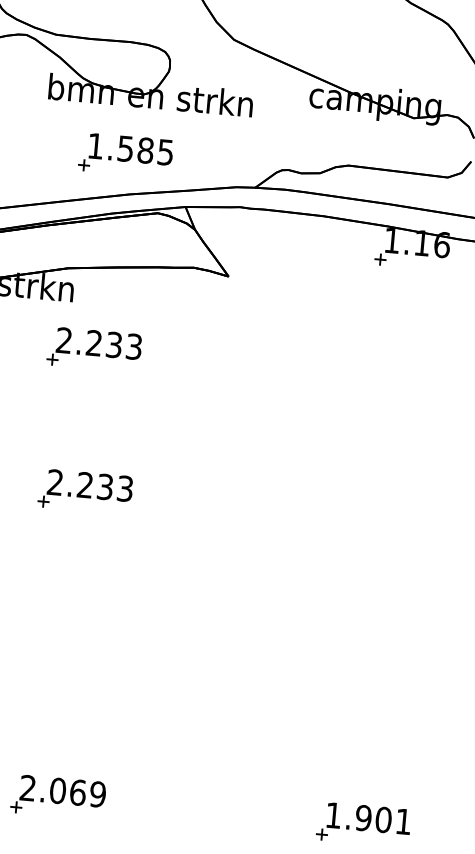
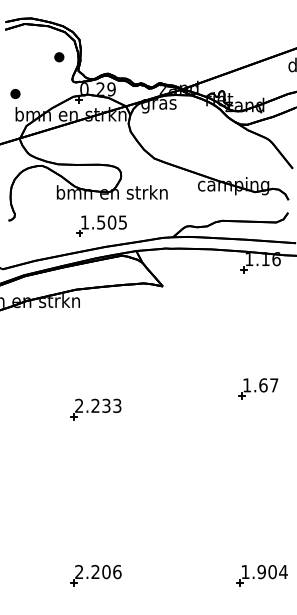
text: (144, 150) -> (111, 222), 1.585 -> 1.505
part: (93, 349) -> (93, 332), removed
part: (387, 479) -> (258, 388), added
text: (77, 793) -> (106, 572), 2.069 -> 2.206
text: (403, 820) -> (283, 571), 1.901 -> 1.904

